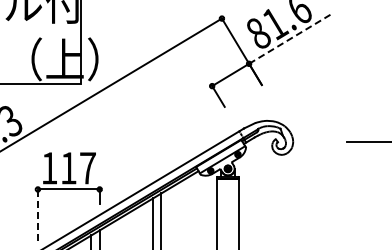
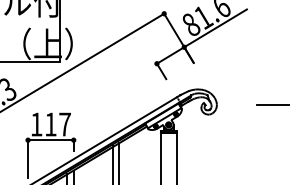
line: (291, 38) -> (215, 28), dashed -> solid
line: (37, 214) -> (27, 158), dashed -> solid

